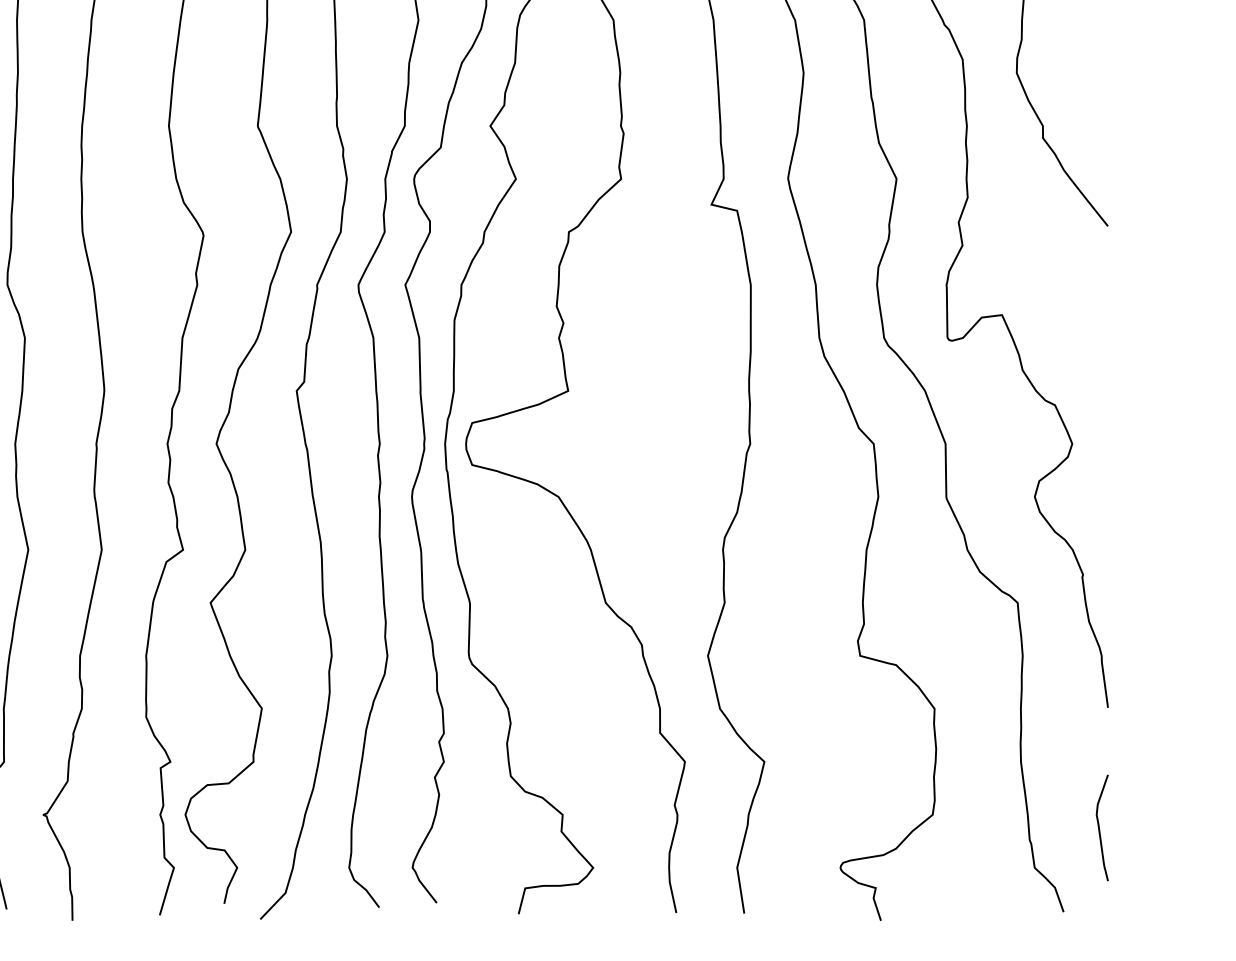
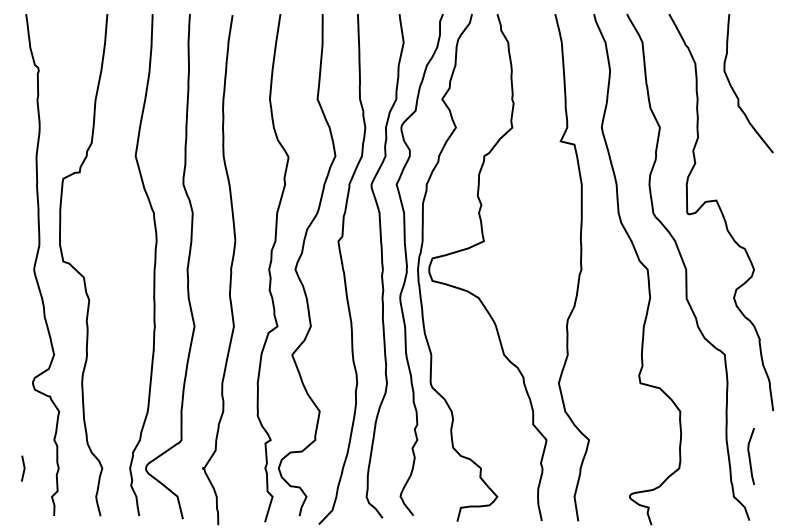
curve: (1101, 826) -> (750, 455), moved

